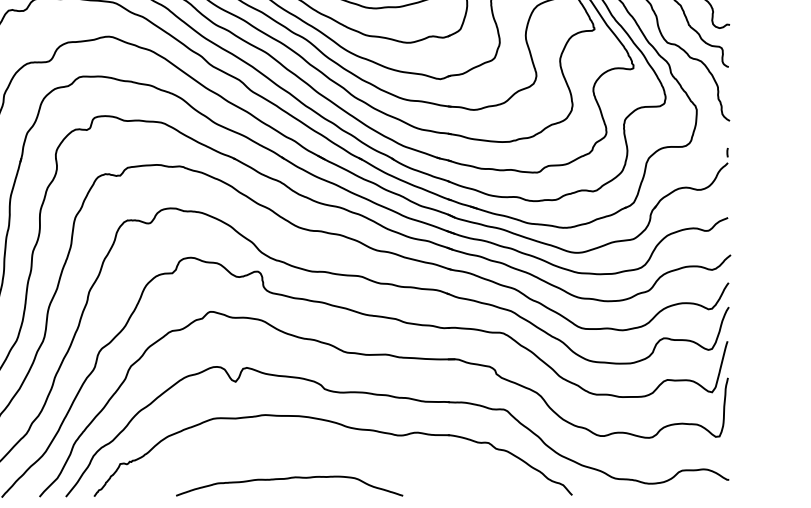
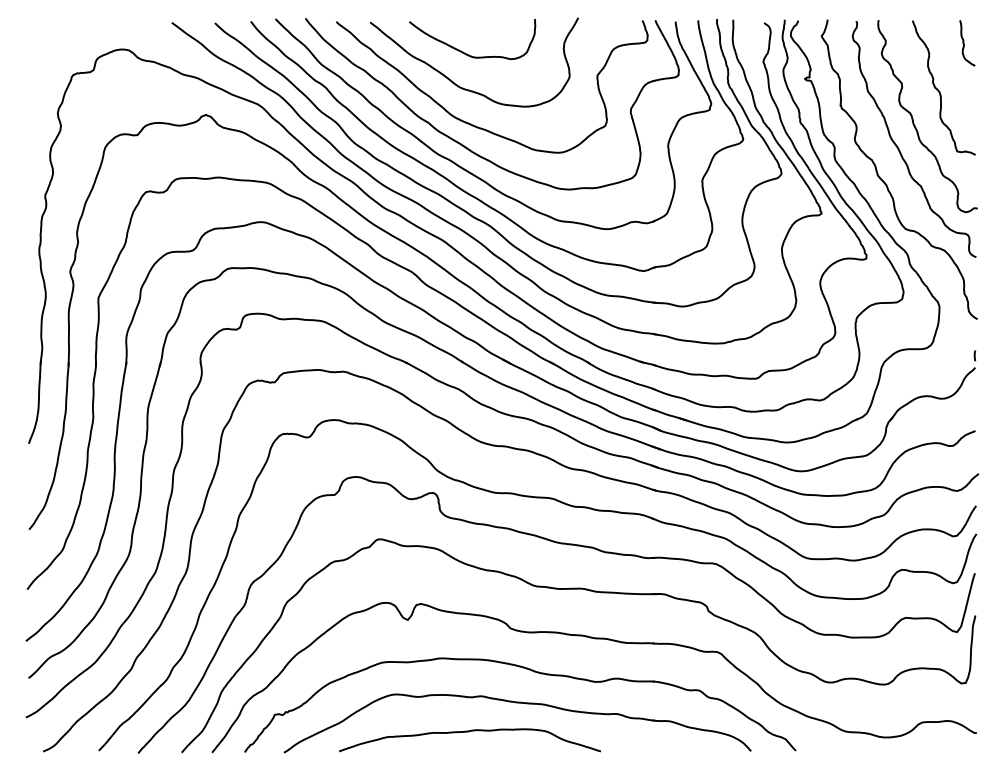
part: (330, 454) -> (517, 703), added

